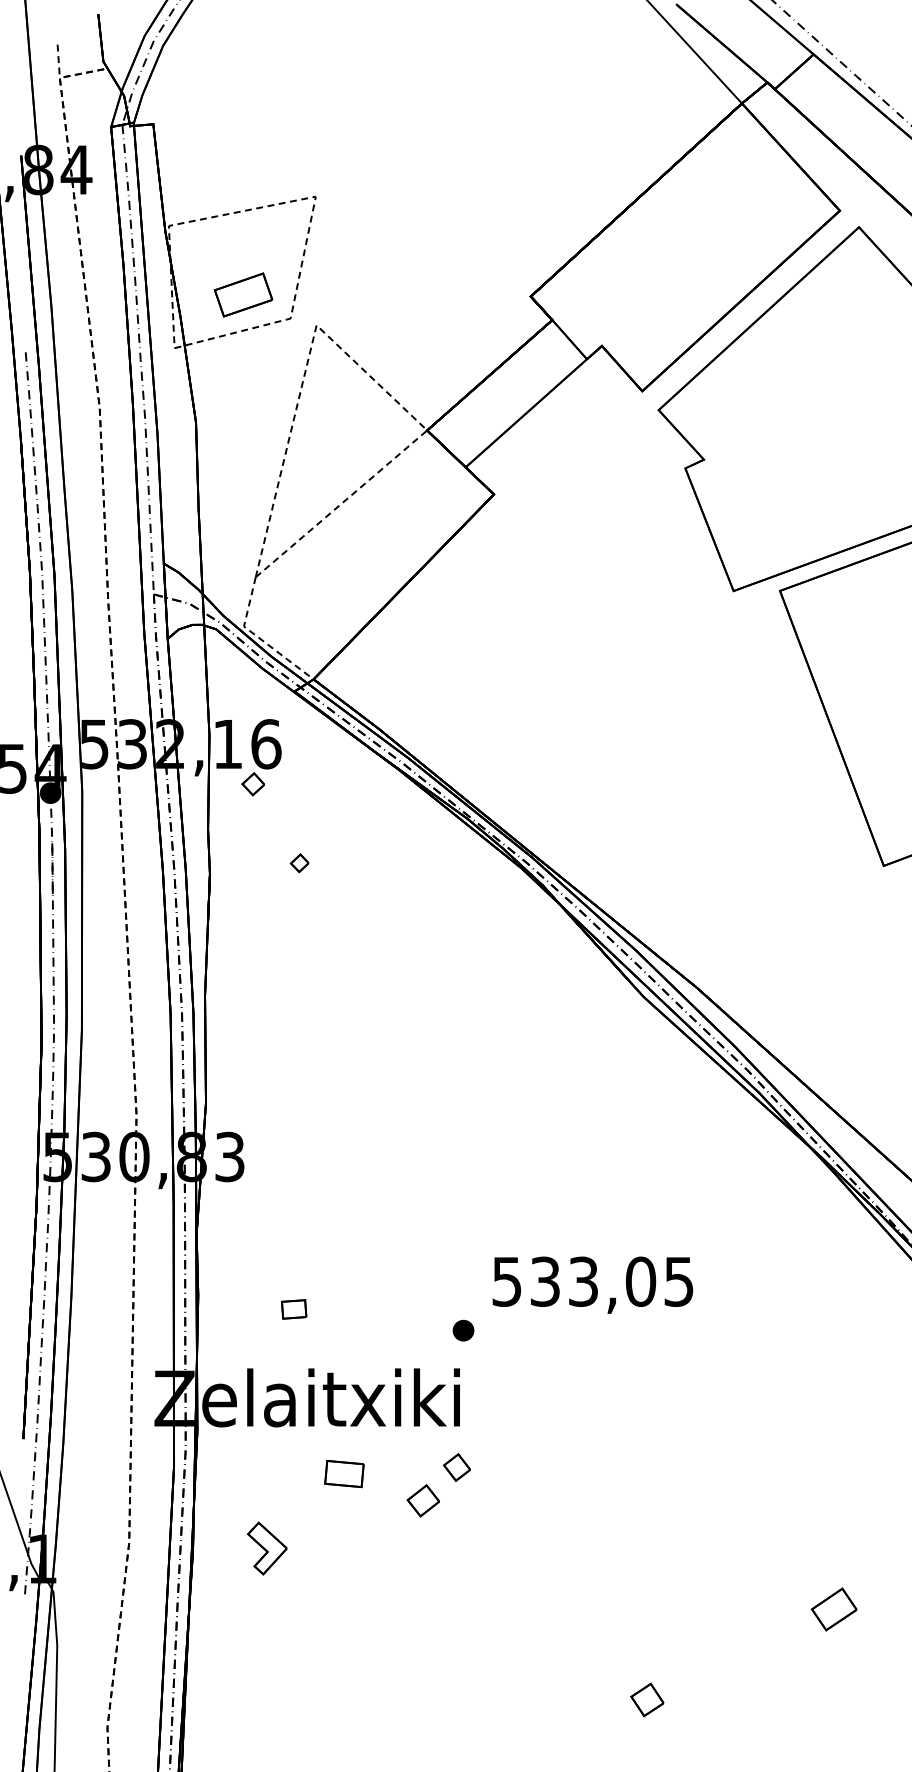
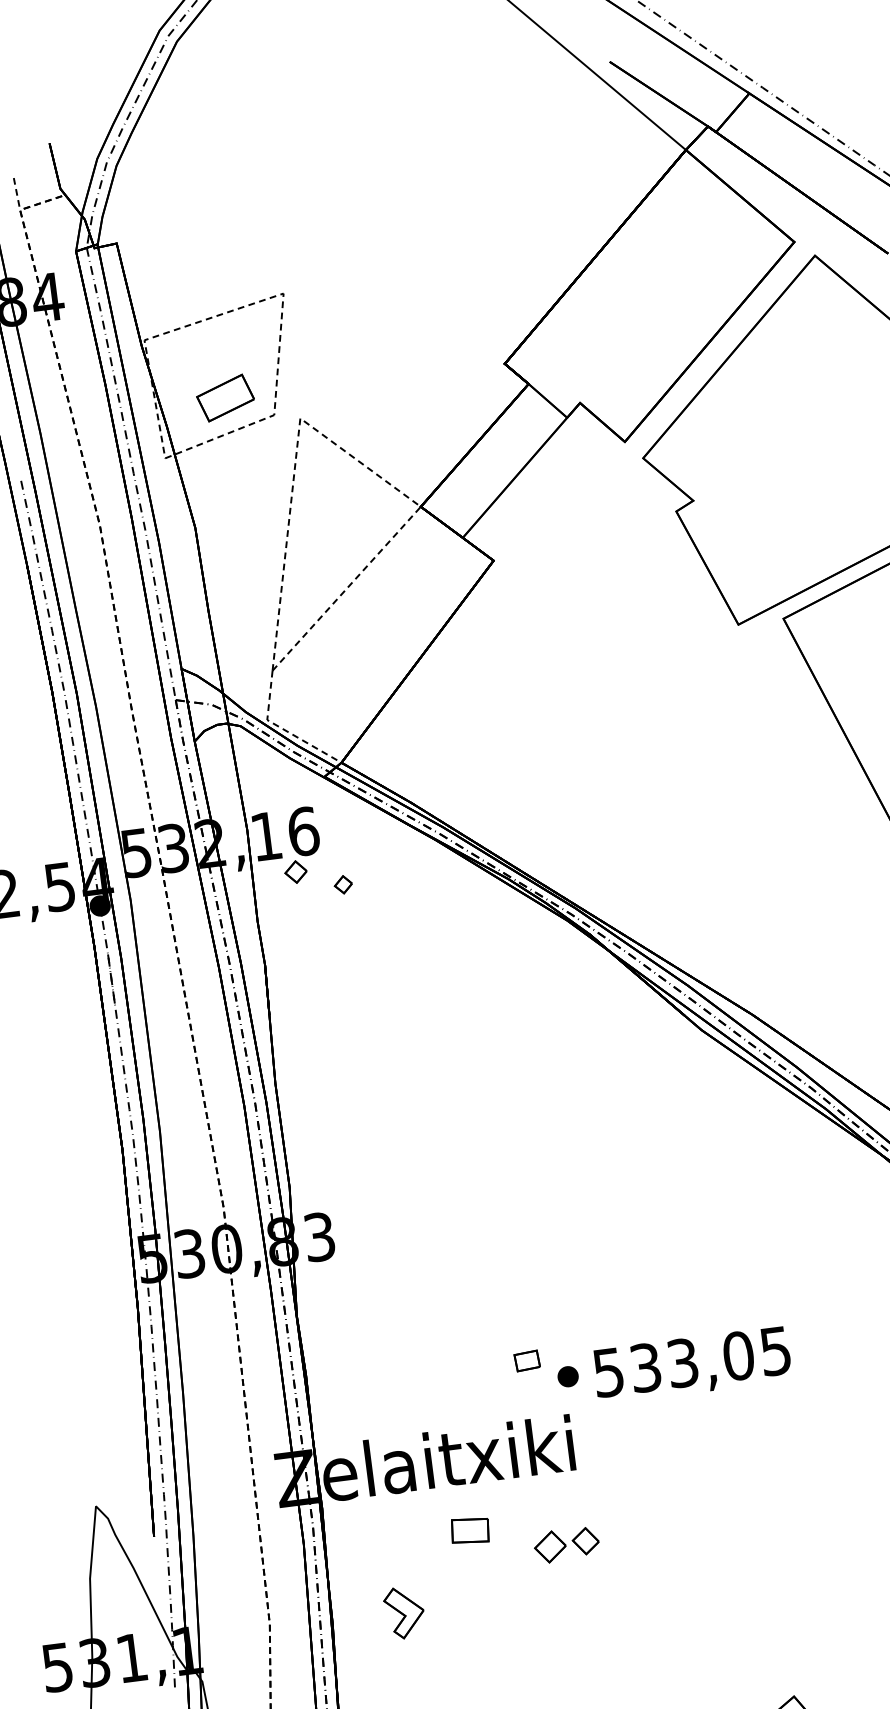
part: (299, 863) -> (343, 885), moved
text: (592, 1284) -> (691, 1364), moved
part: (294, 1309) -> (527, 1361), moved
part: (456, 1467) -> (585, 1541), moved

